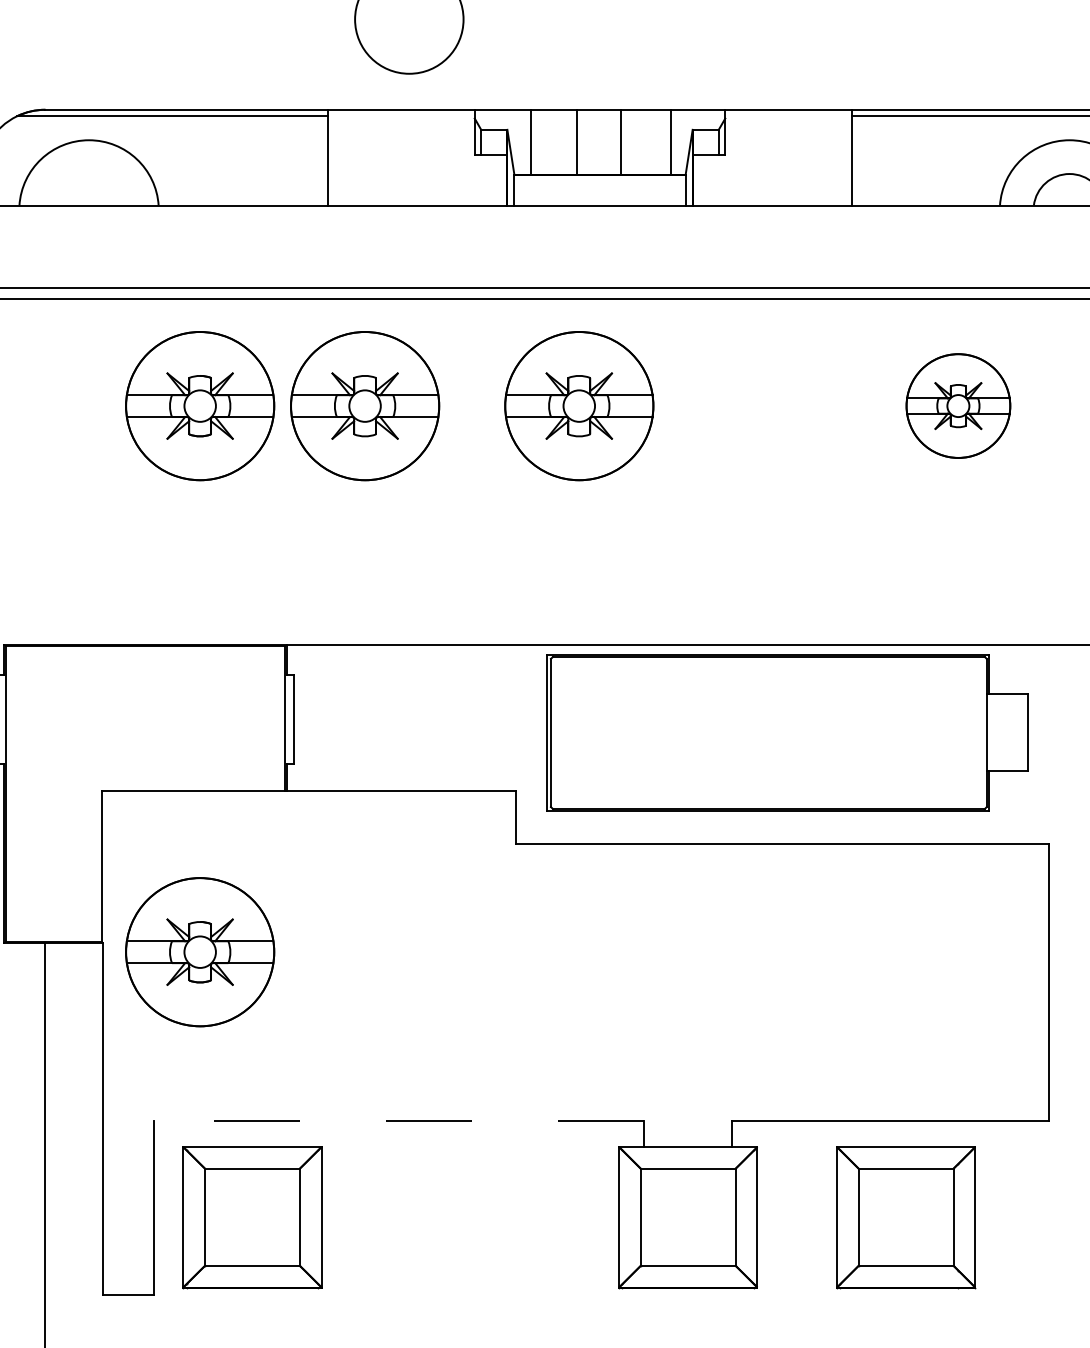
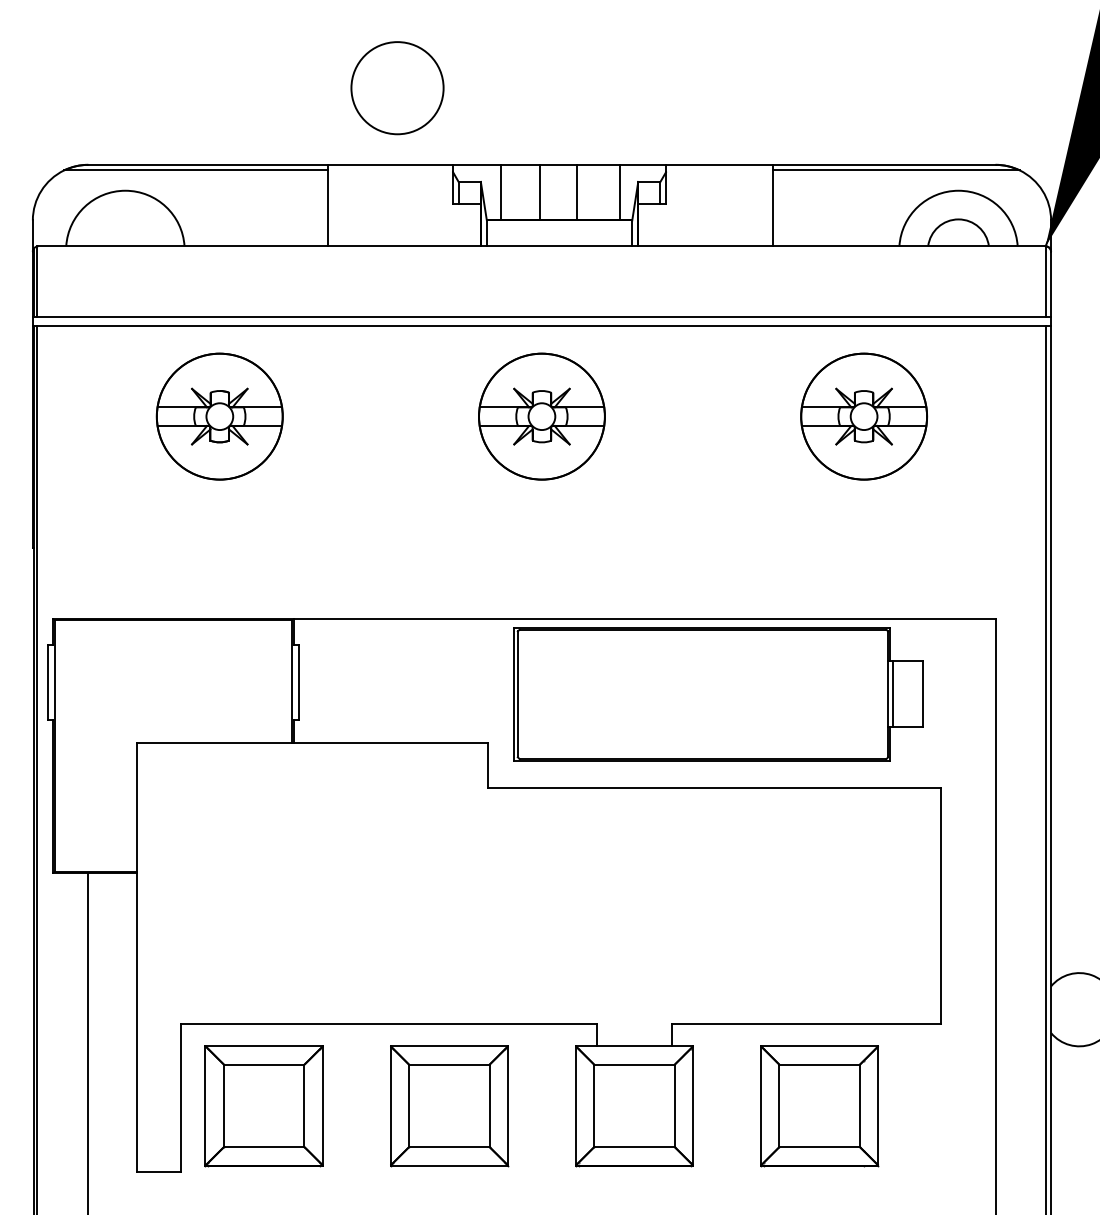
part: (364, 405) -> (359, 416), removed
part: (957, 405) -> (863, 416), size x1.43
line: (993, 731) -> (893, 693), added
part: (199, 952) -> (219, 880), removed
line: (398, 1120) -> (388, 1023), dashed -> solid
part: (470, 1217) -> (449, 1106), added

